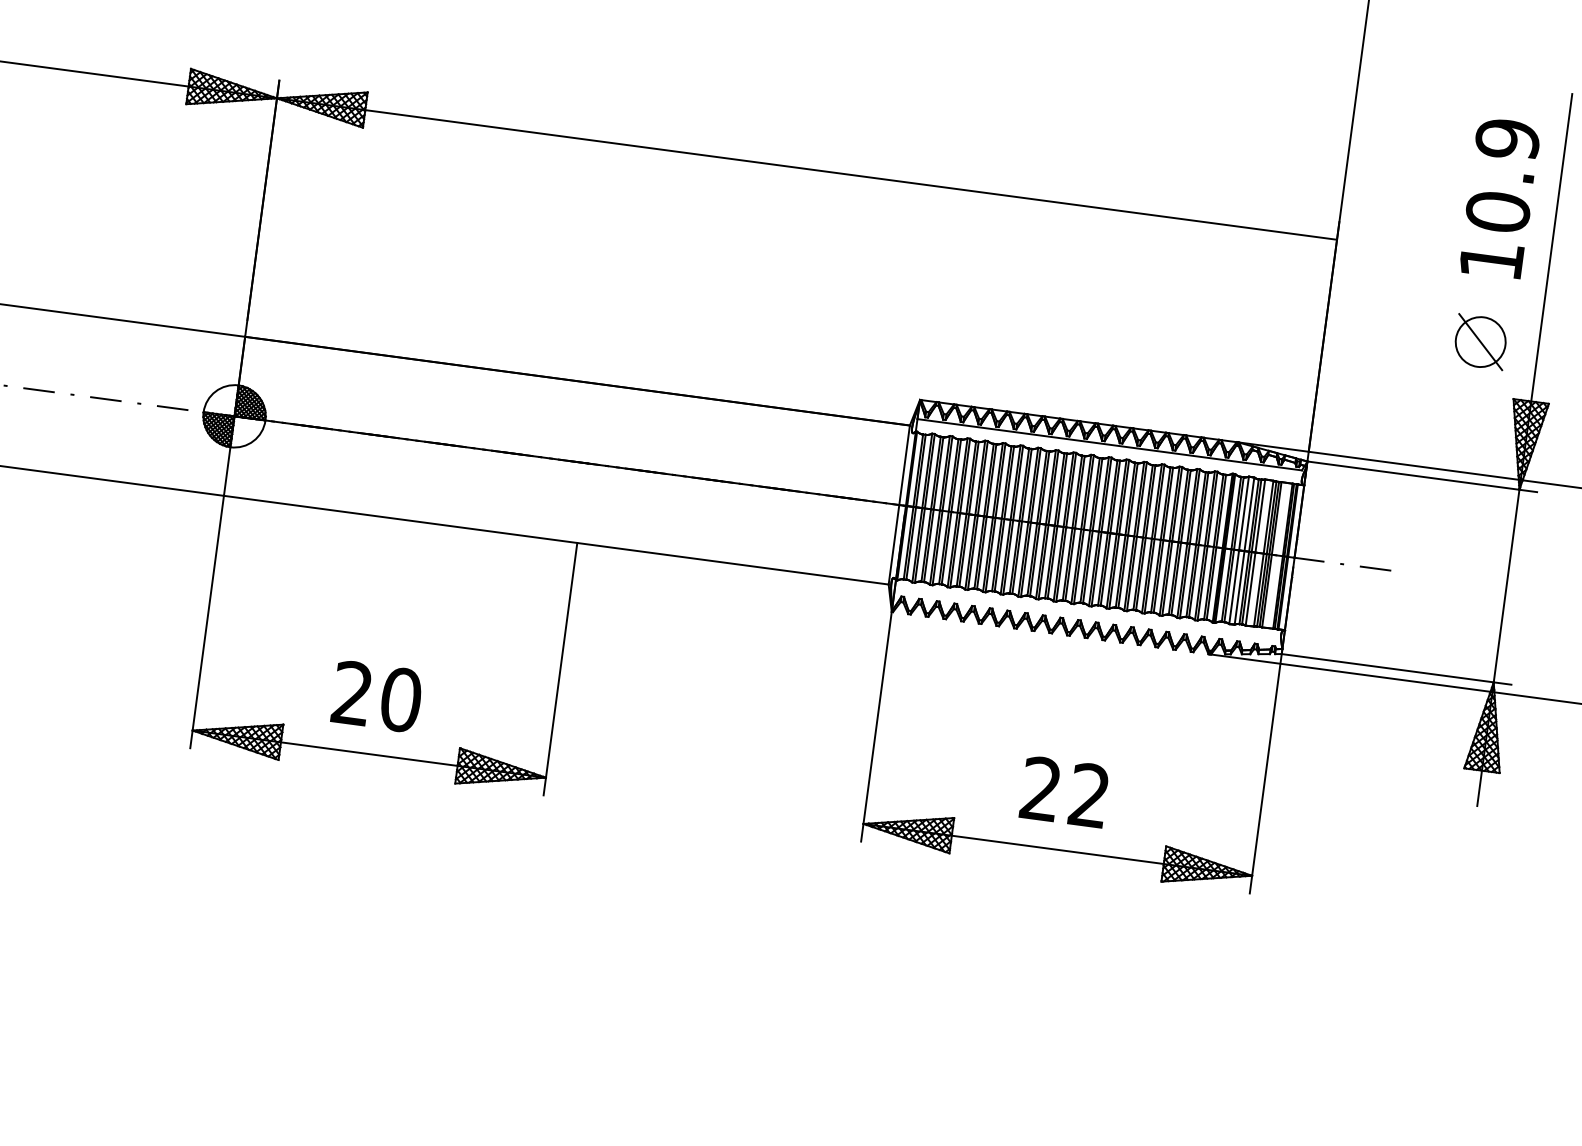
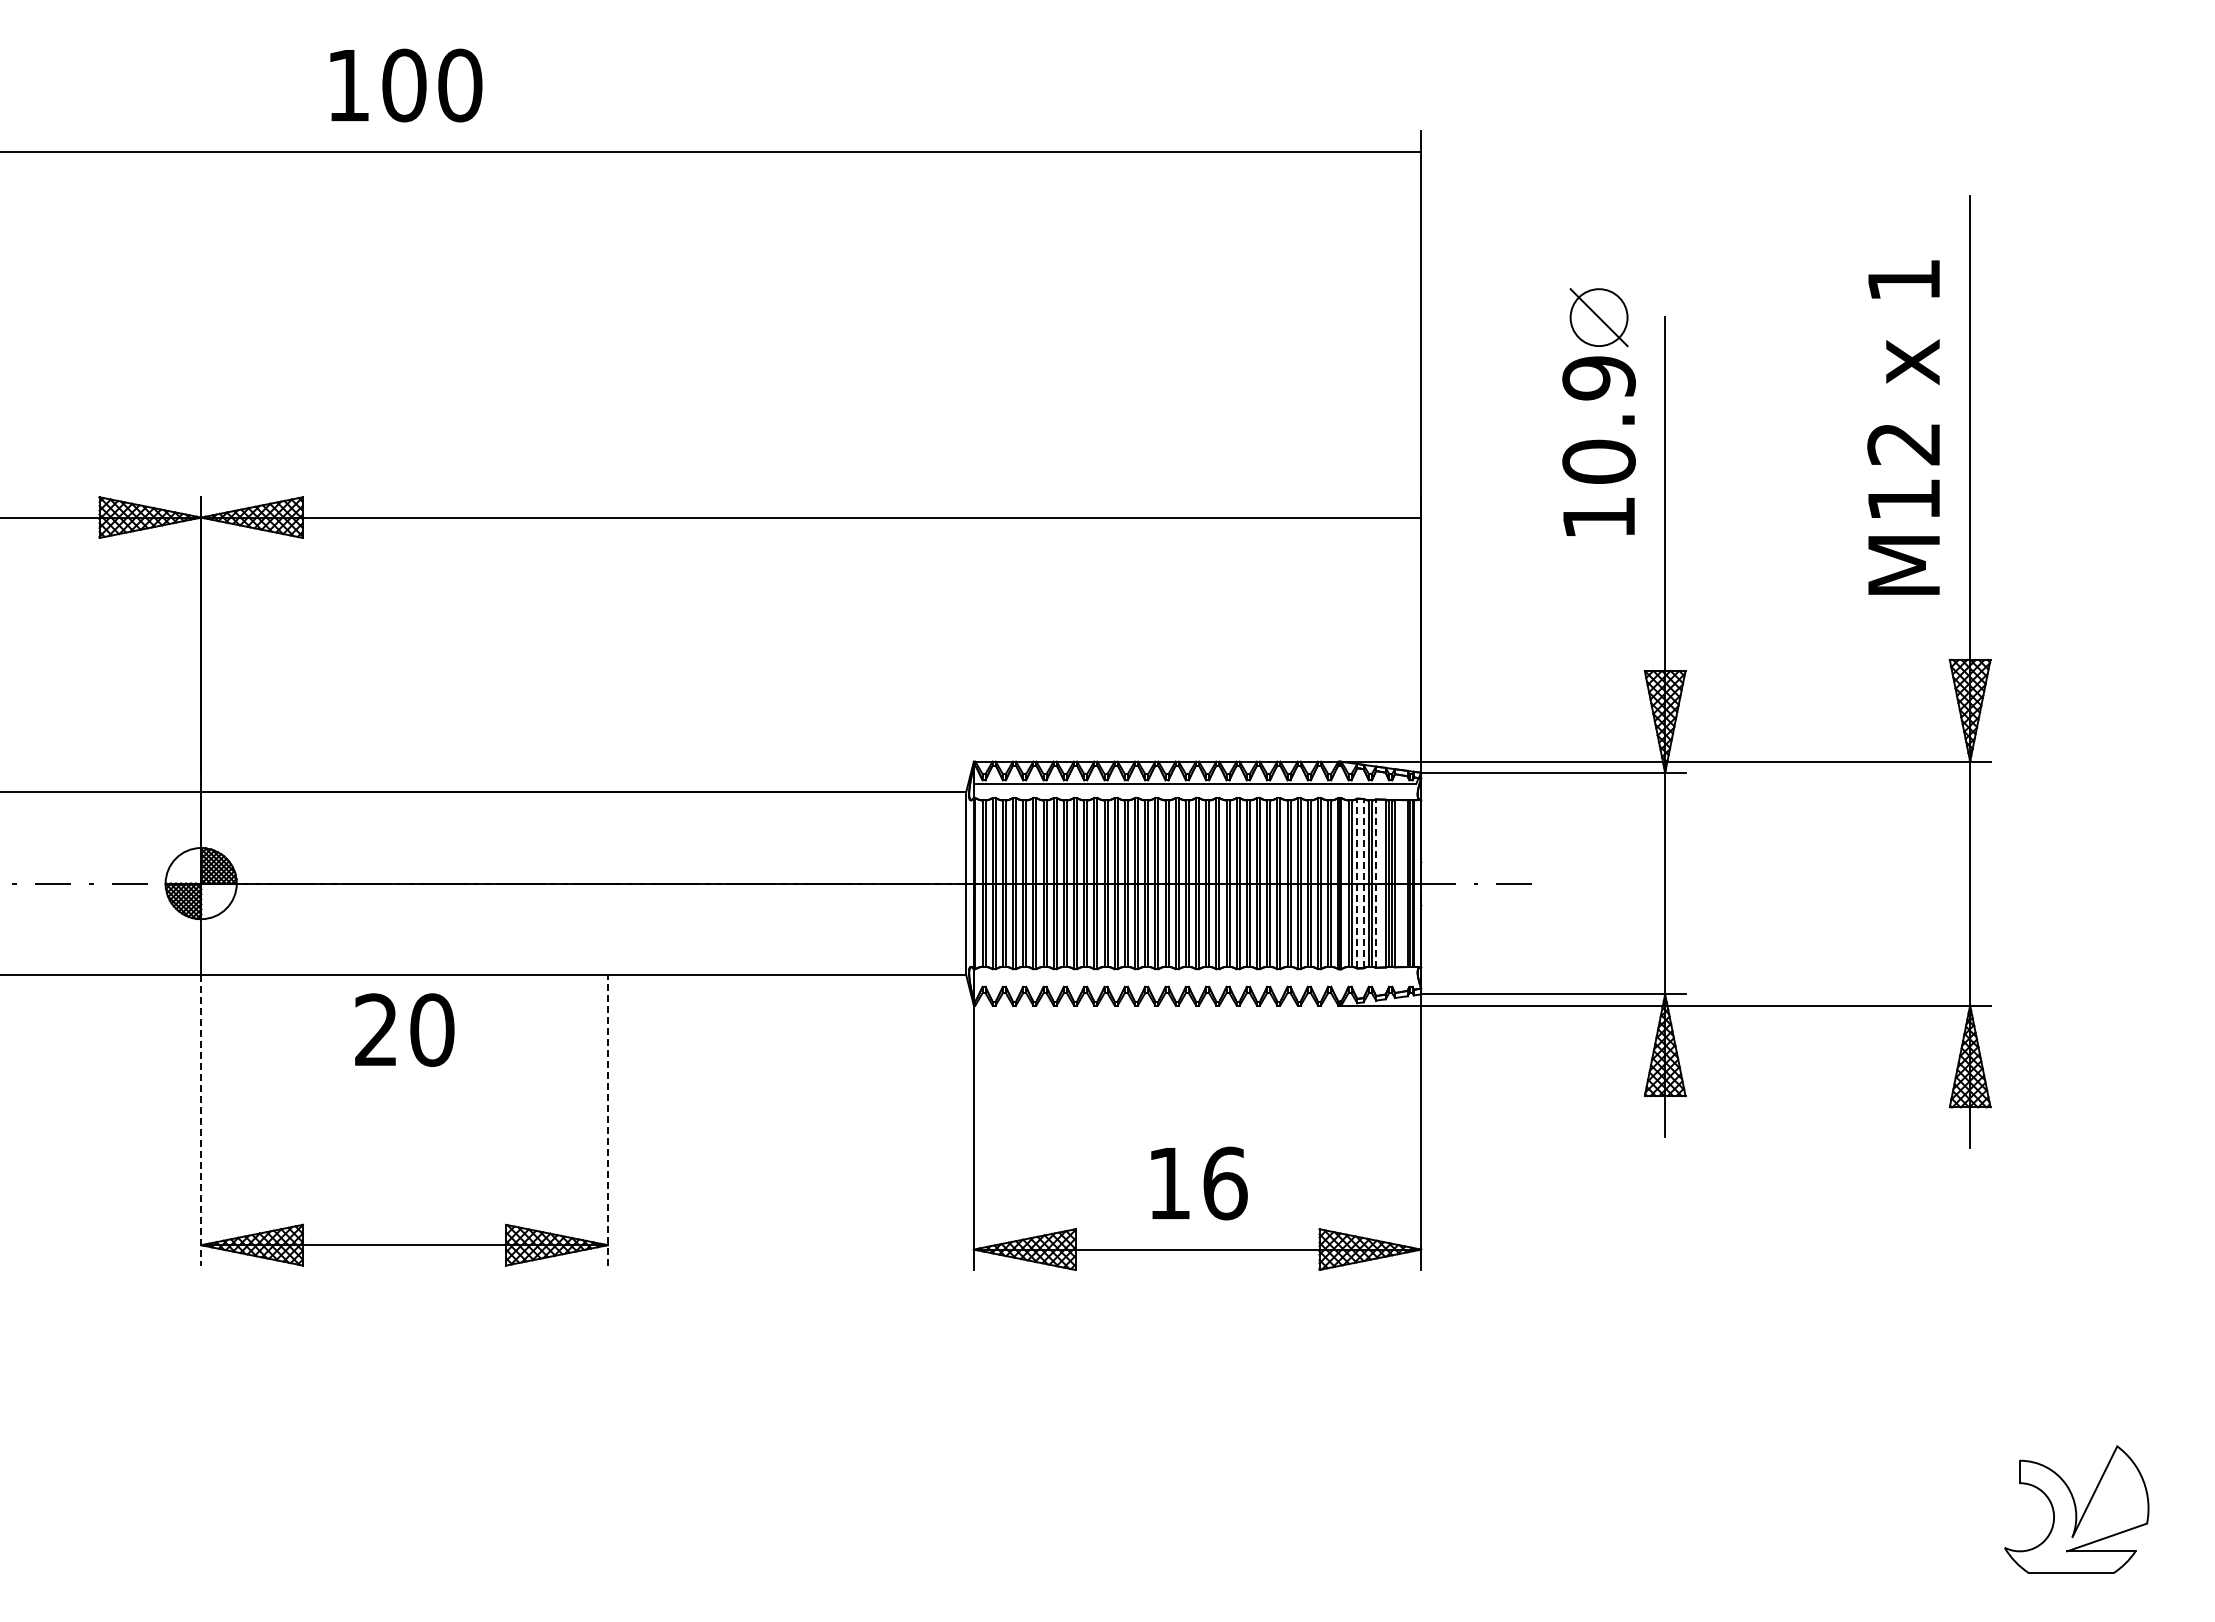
part: (1480, 341) -> (1598, 317), moved
line: (1239, 550) -> (1357, 883), solid -> dashed
line: (1244, 551) -> (1363, 883), solid -> dashed
line: (1255, 552) -> (1376, 883), solid -> dashed
line: (207, 622) -> (201, 1120), solid -> dashed
line: (560, 668) -> (607, 1119), solid -> dashed
text: (377, 696) -> (404, 1029), moved
text: (1065, 792) -> (1197, 1183), 22 -> 16

